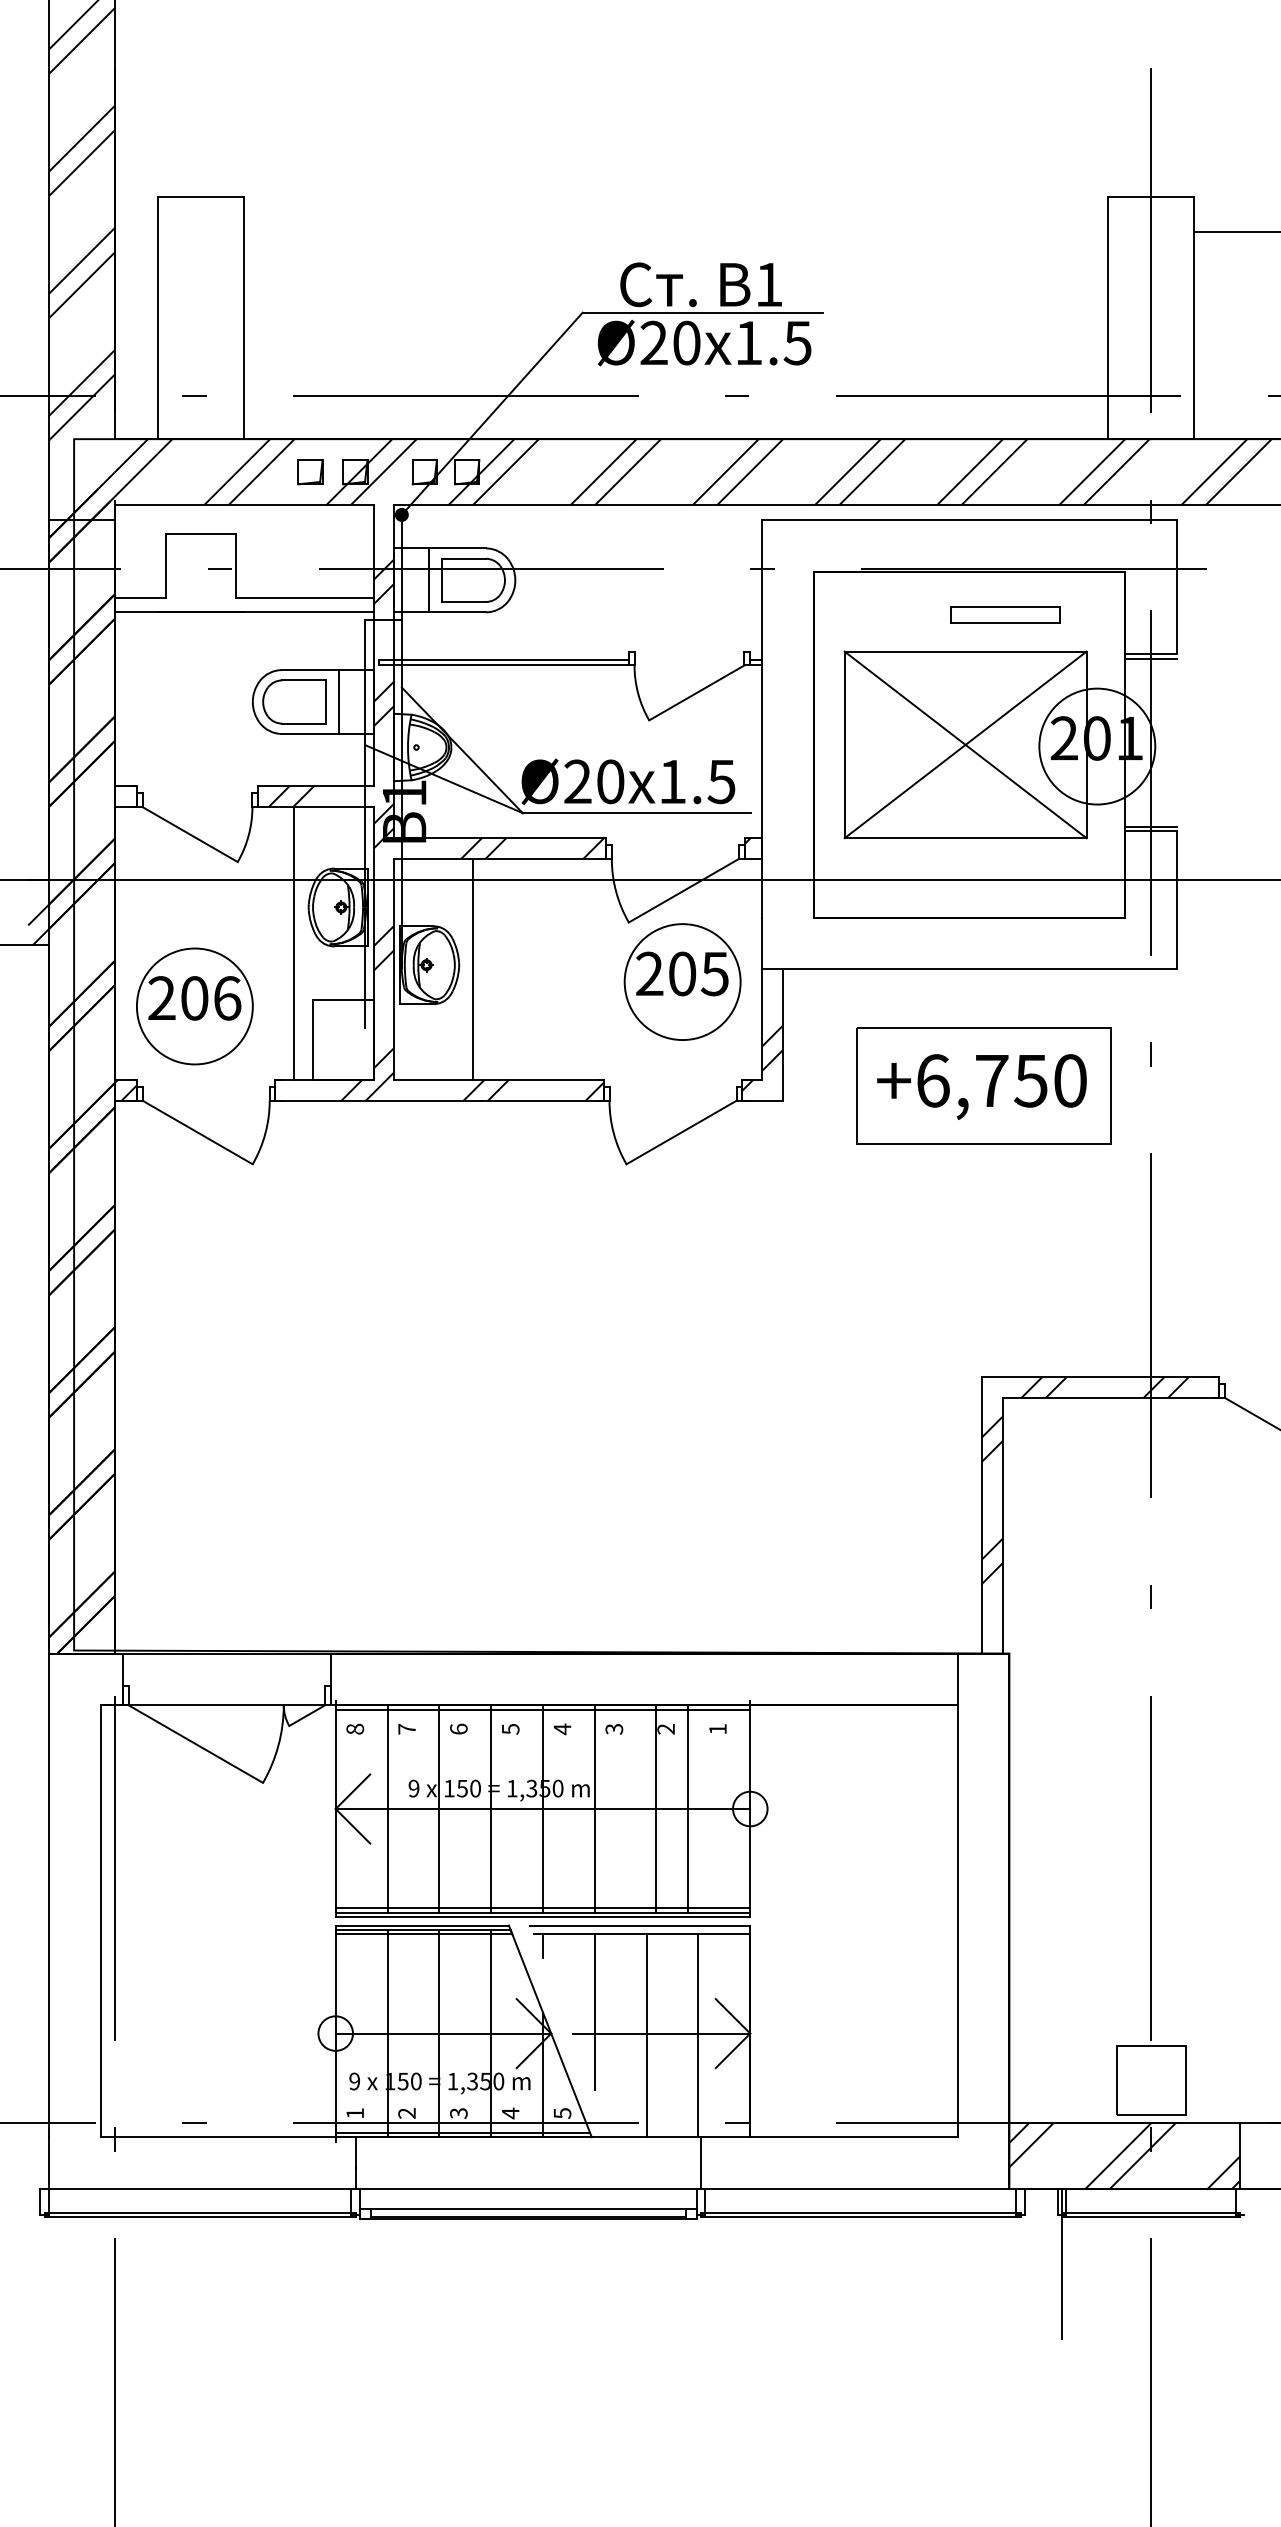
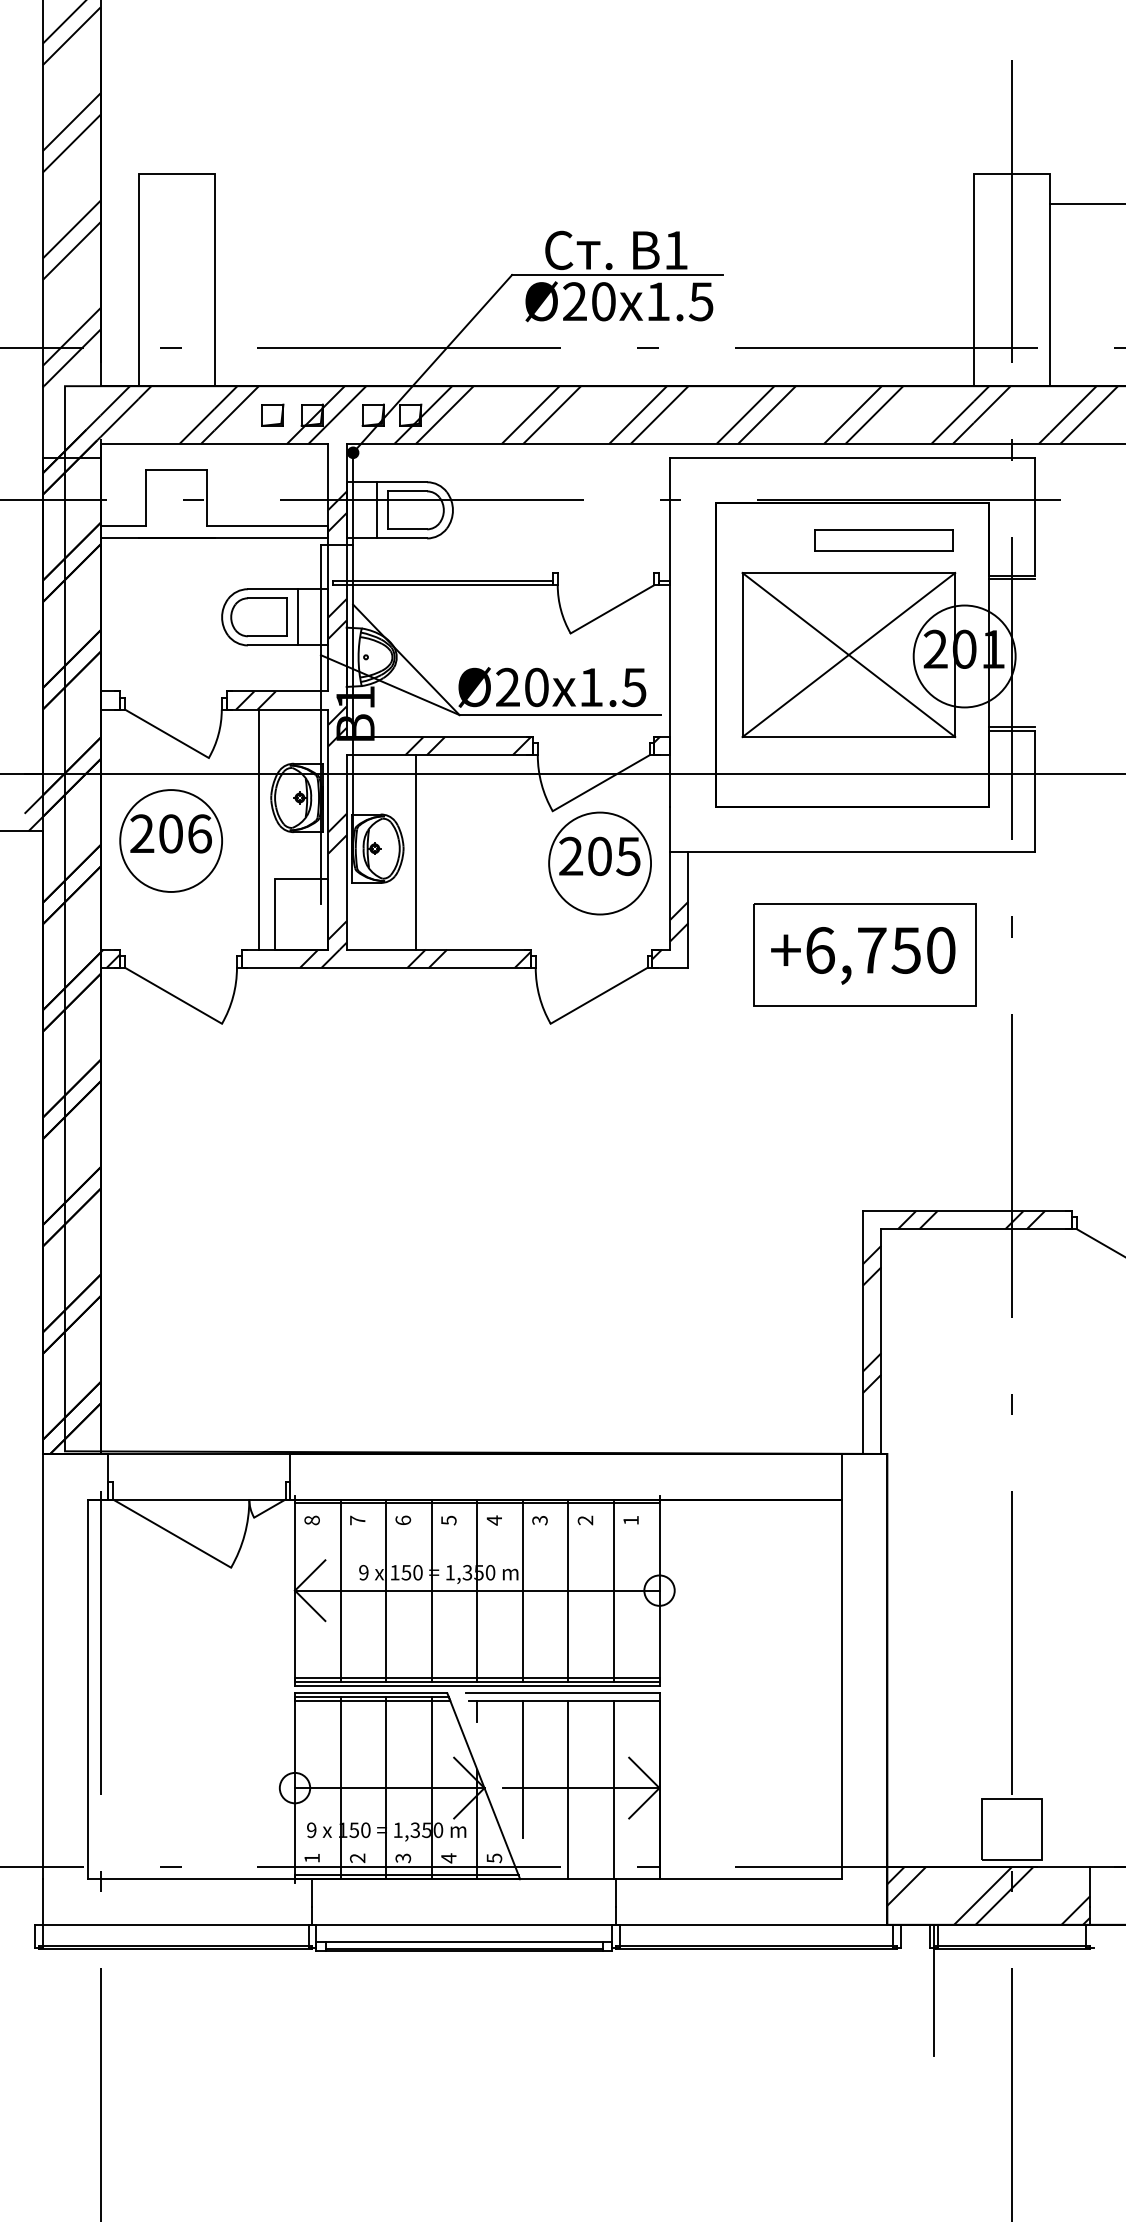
part: (1005, 614) -> (883, 540), size x1.43
part: (194, 1005) -> (170, 840), moved
line: (655, 1808) -> (613, 1590), moved
line: (687, 1808) -> (568, 1590), moved

